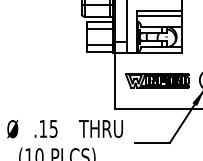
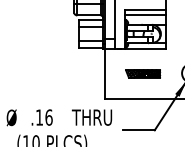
part: (156, 80) -> (142, 73), size x0.6
text: (53, 128) -> (48, 117), .15 -> .16

